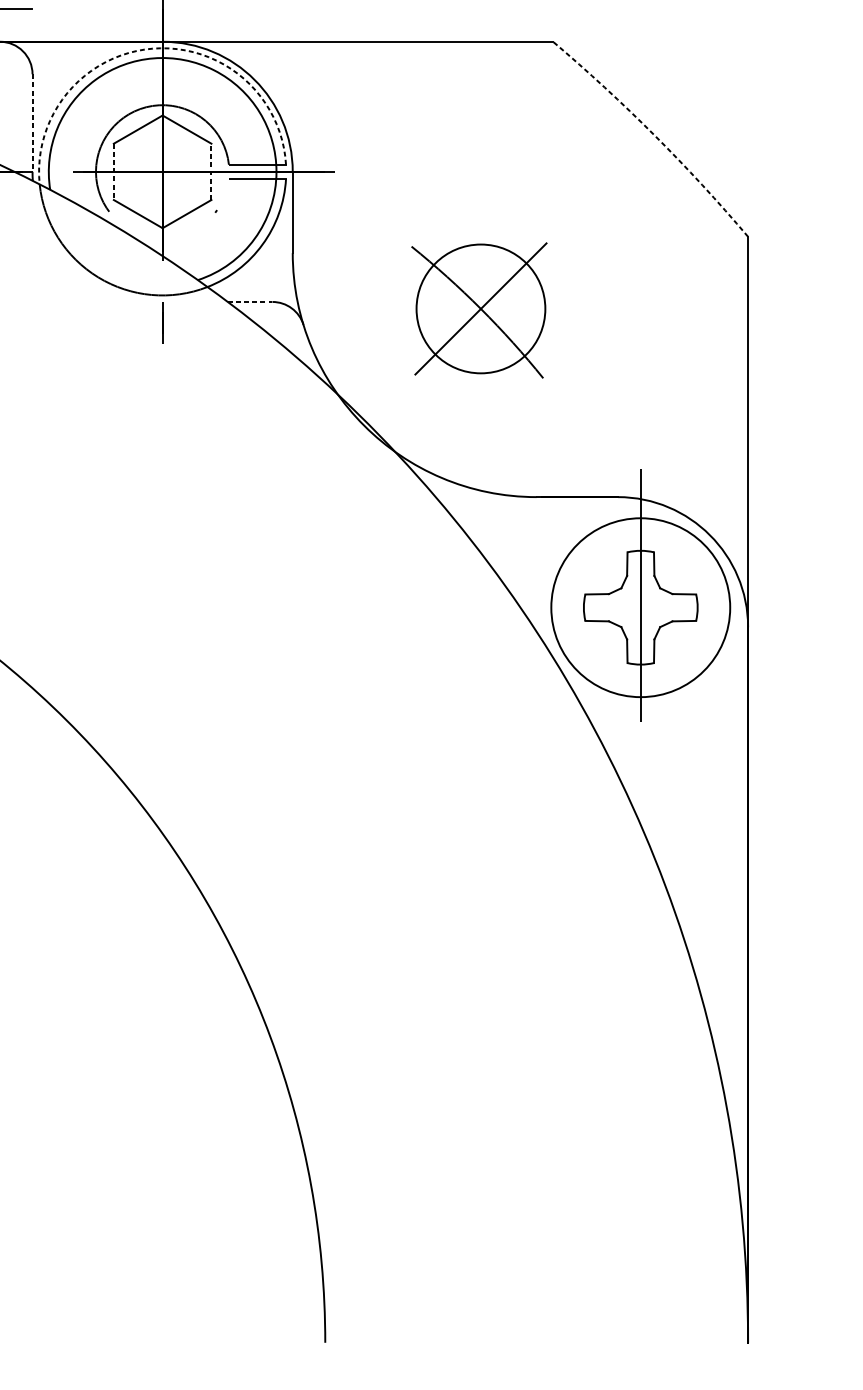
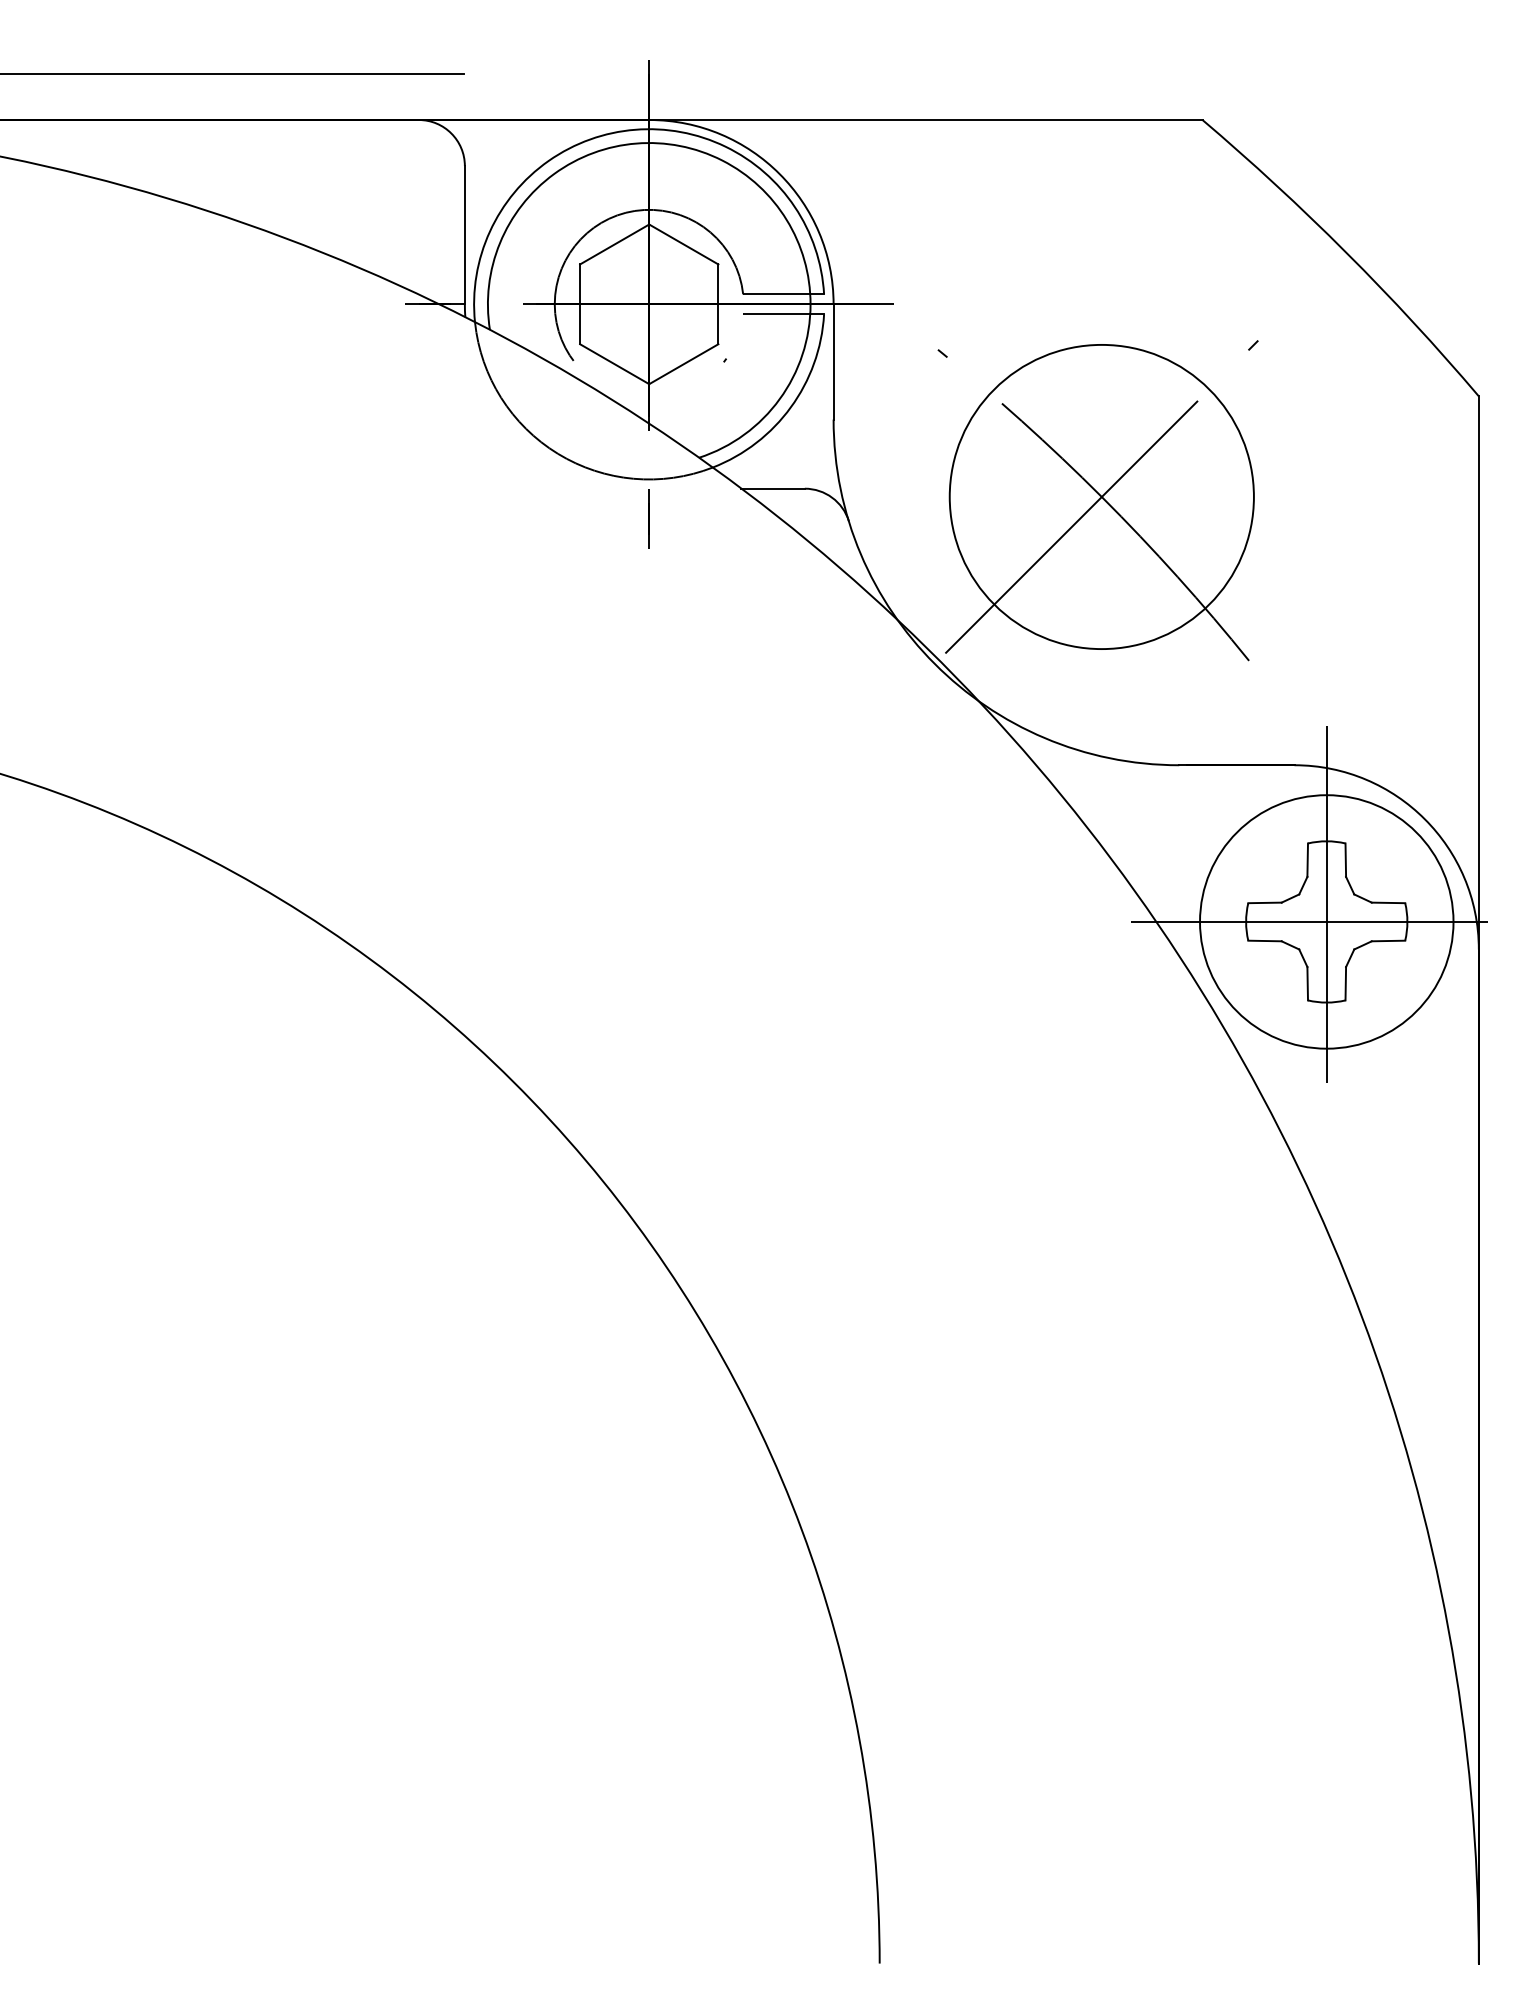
arc: (152, 48) -> (635, 129), dashed -> solid
line: (32, 123) -> (464, 235), dashed -> solid
arc: (654, 135) -> (1346, 252), dashed -> solid
line: (114, 171) -> (580, 304), dashed -> solid
line: (211, 171) -> (718, 304), dashed -> solid
line: (250, 301) -> (773, 488), dashed -> solid
part: (478, 310) -> (1097, 500), size x1.67
line: (640, 607) -> (1326, 921), added

